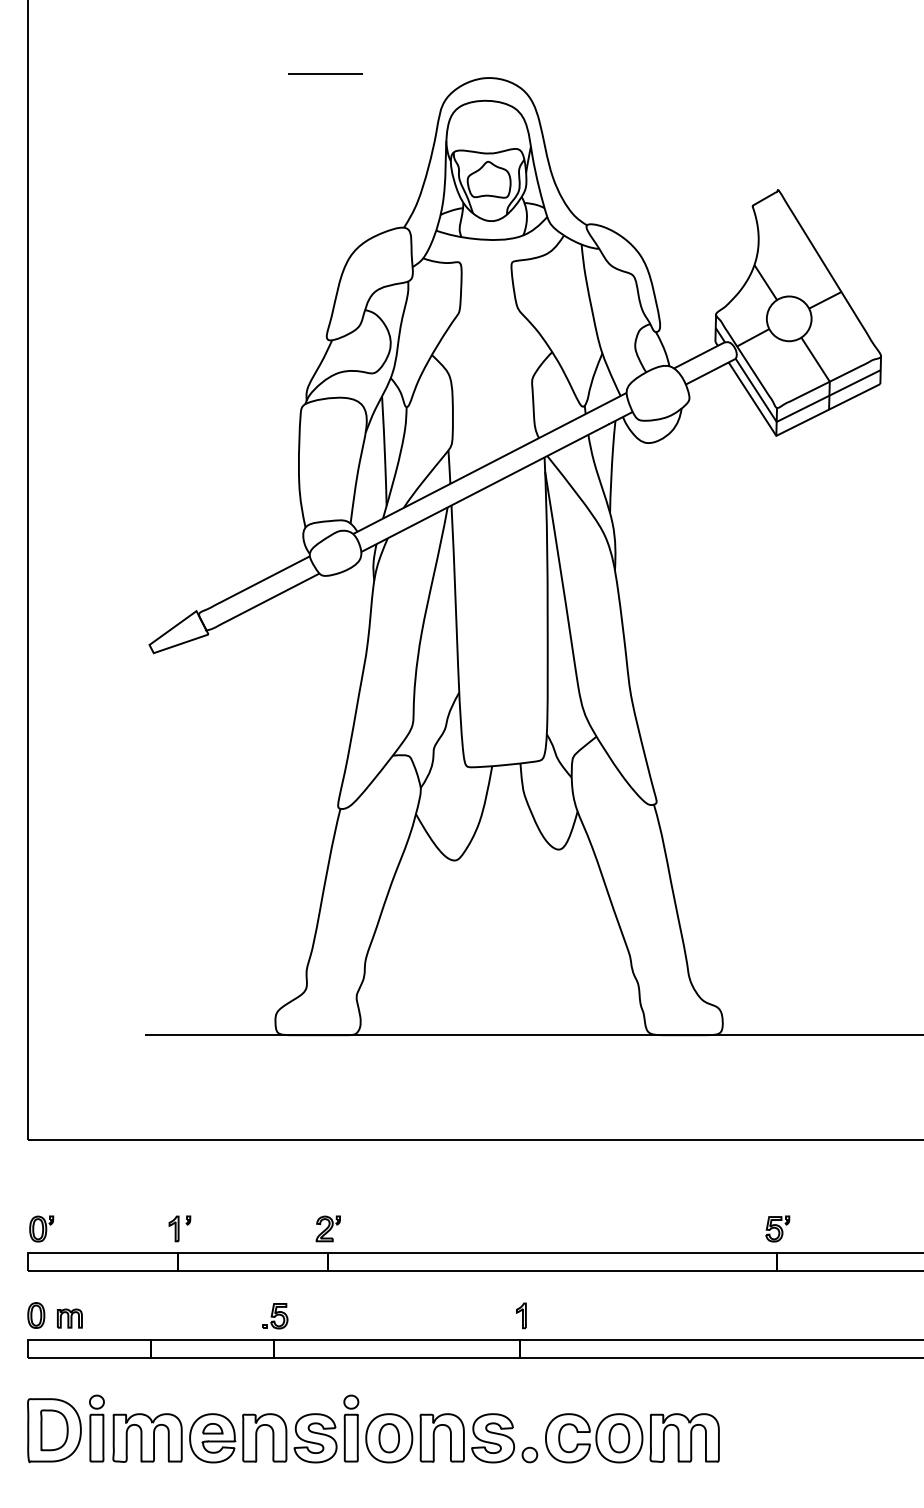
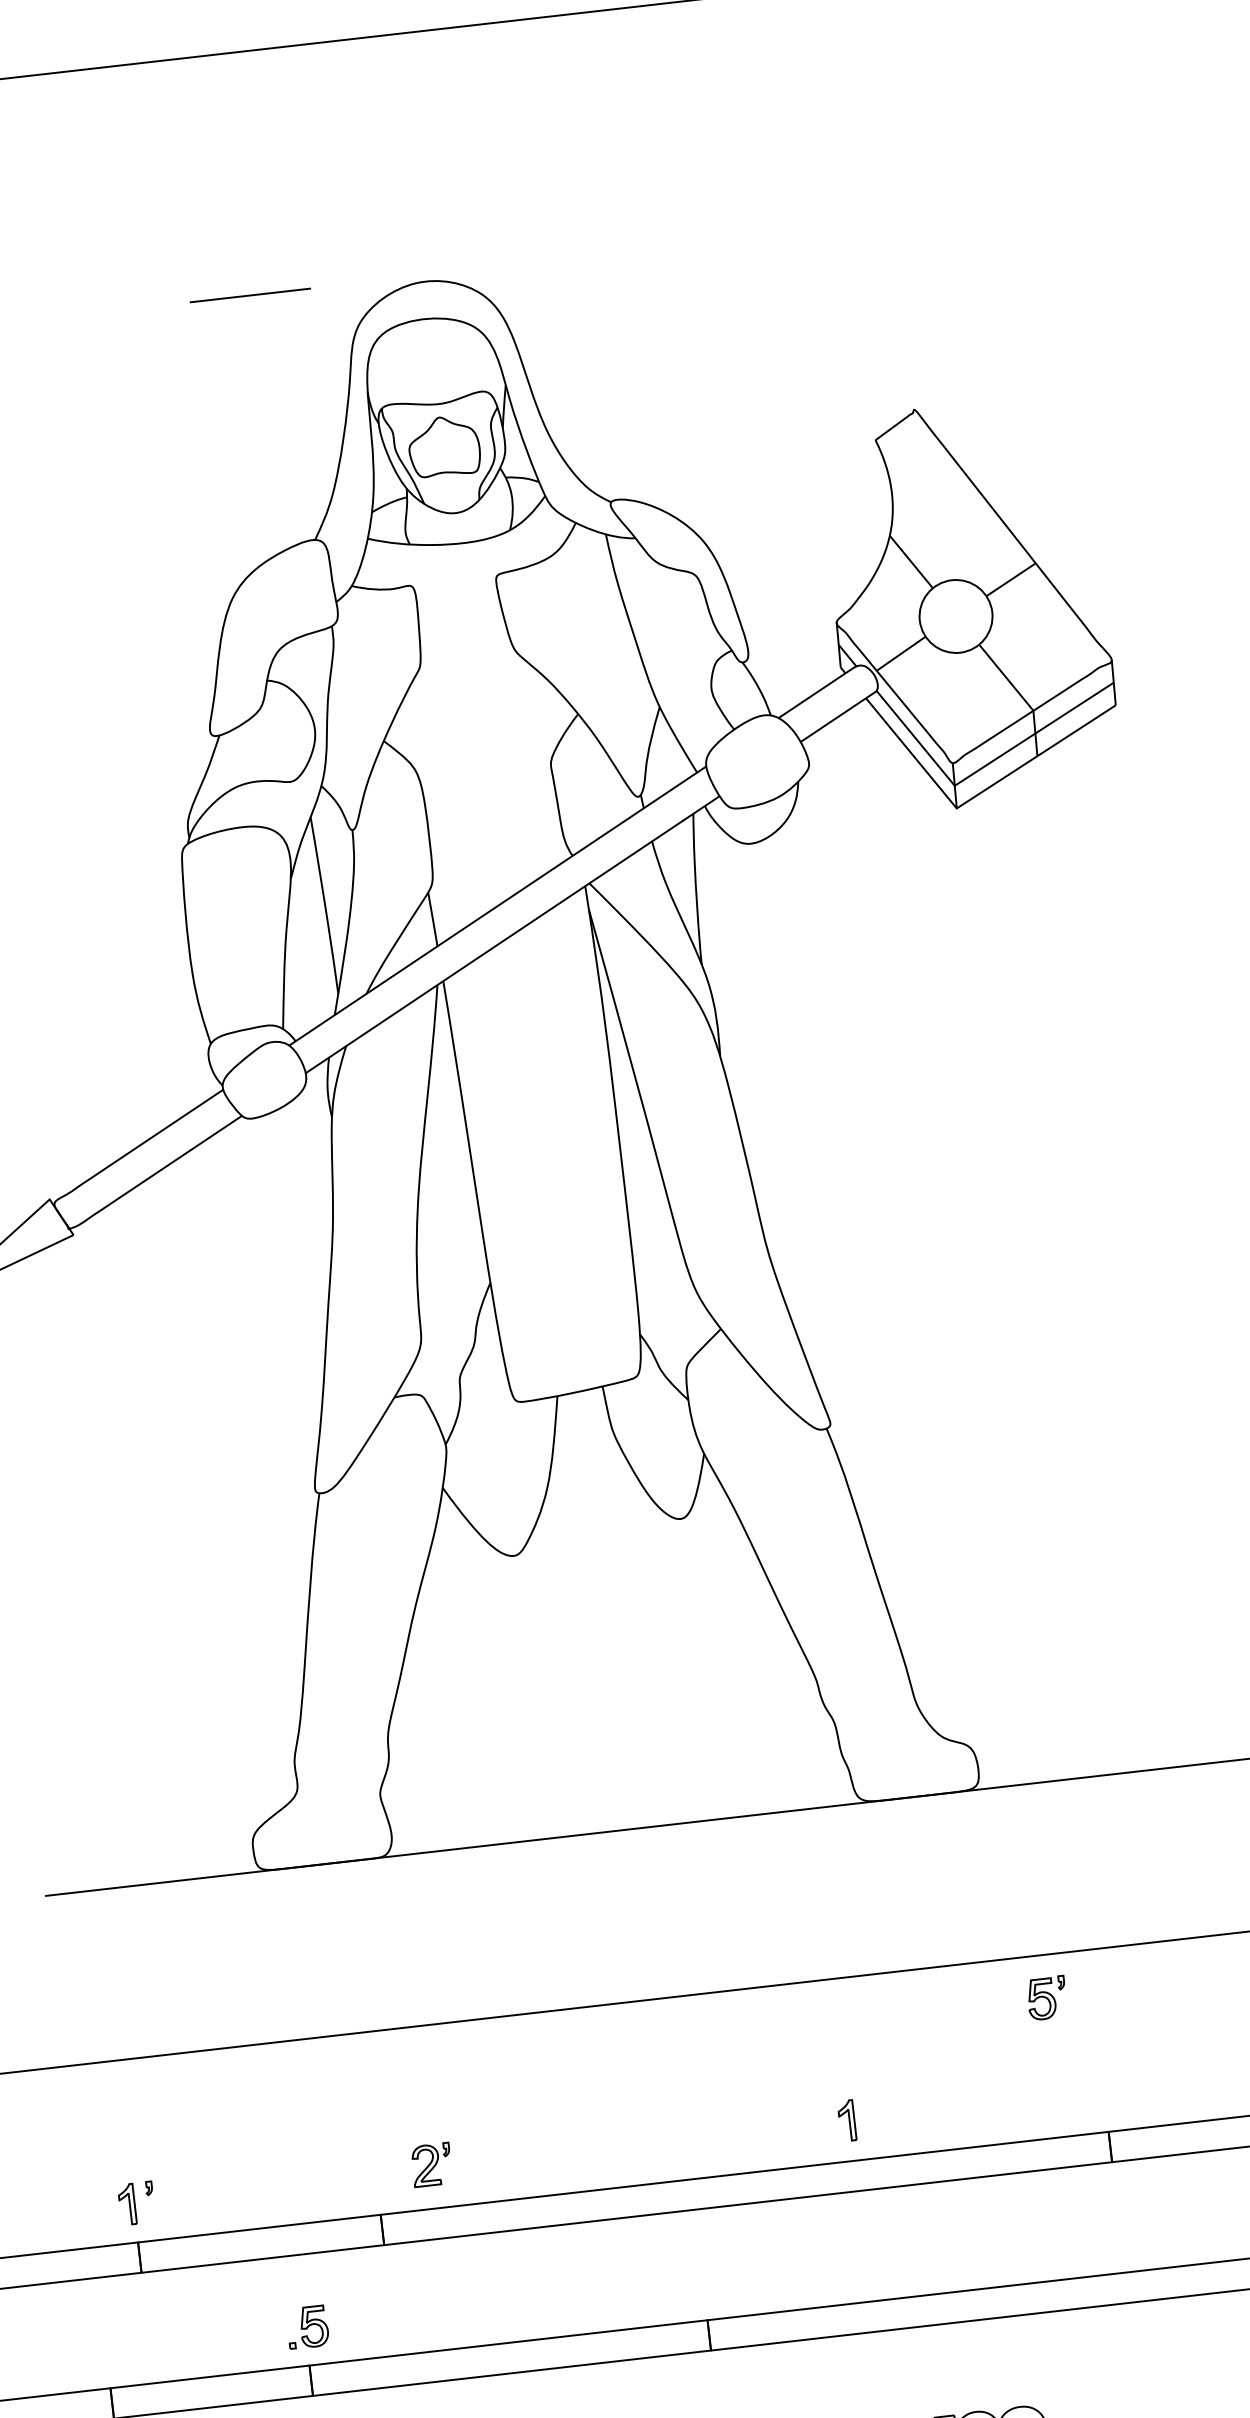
line: (325, 73) -> (250, 294), moved
part: (327, 1228) -> (430, 2164), moved
part: (777, 1228) -> (1046, 1997), moved
part: (521, 1315) -> (847, 2120), moved

